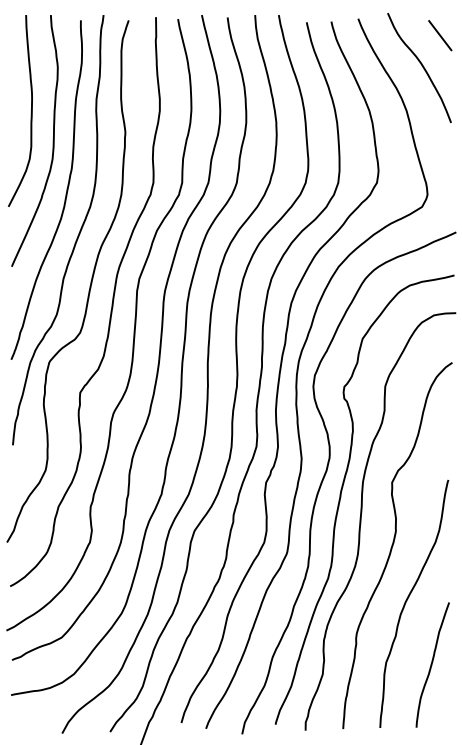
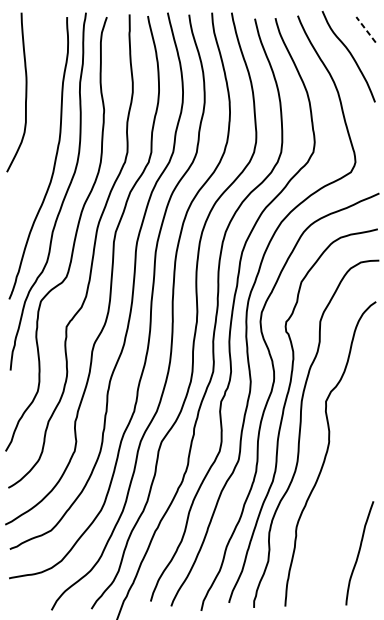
line: (439, 35) -> (365, 29), solid -> dashed
curve: (52, 140) -> (43, 117), removed
curve: (408, 599) -> (339, 498), removed

